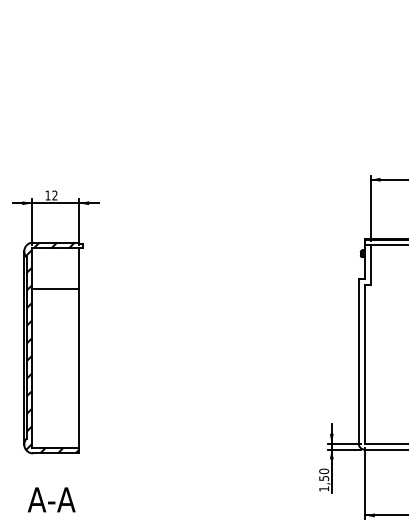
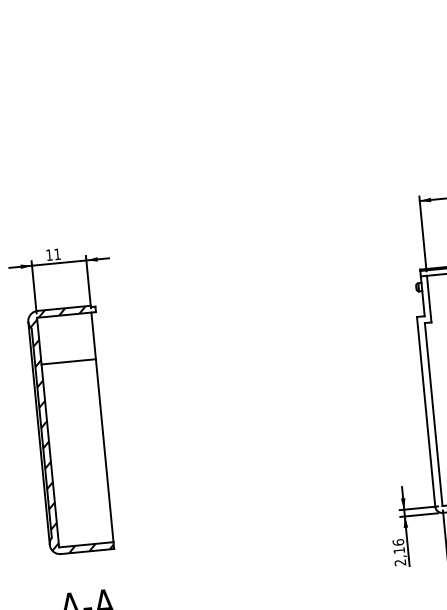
text: (54, 195) -> (56, 254), 12 -> 11
text: (324, 479) -> (399, 551), 1,50 -> 2,16

